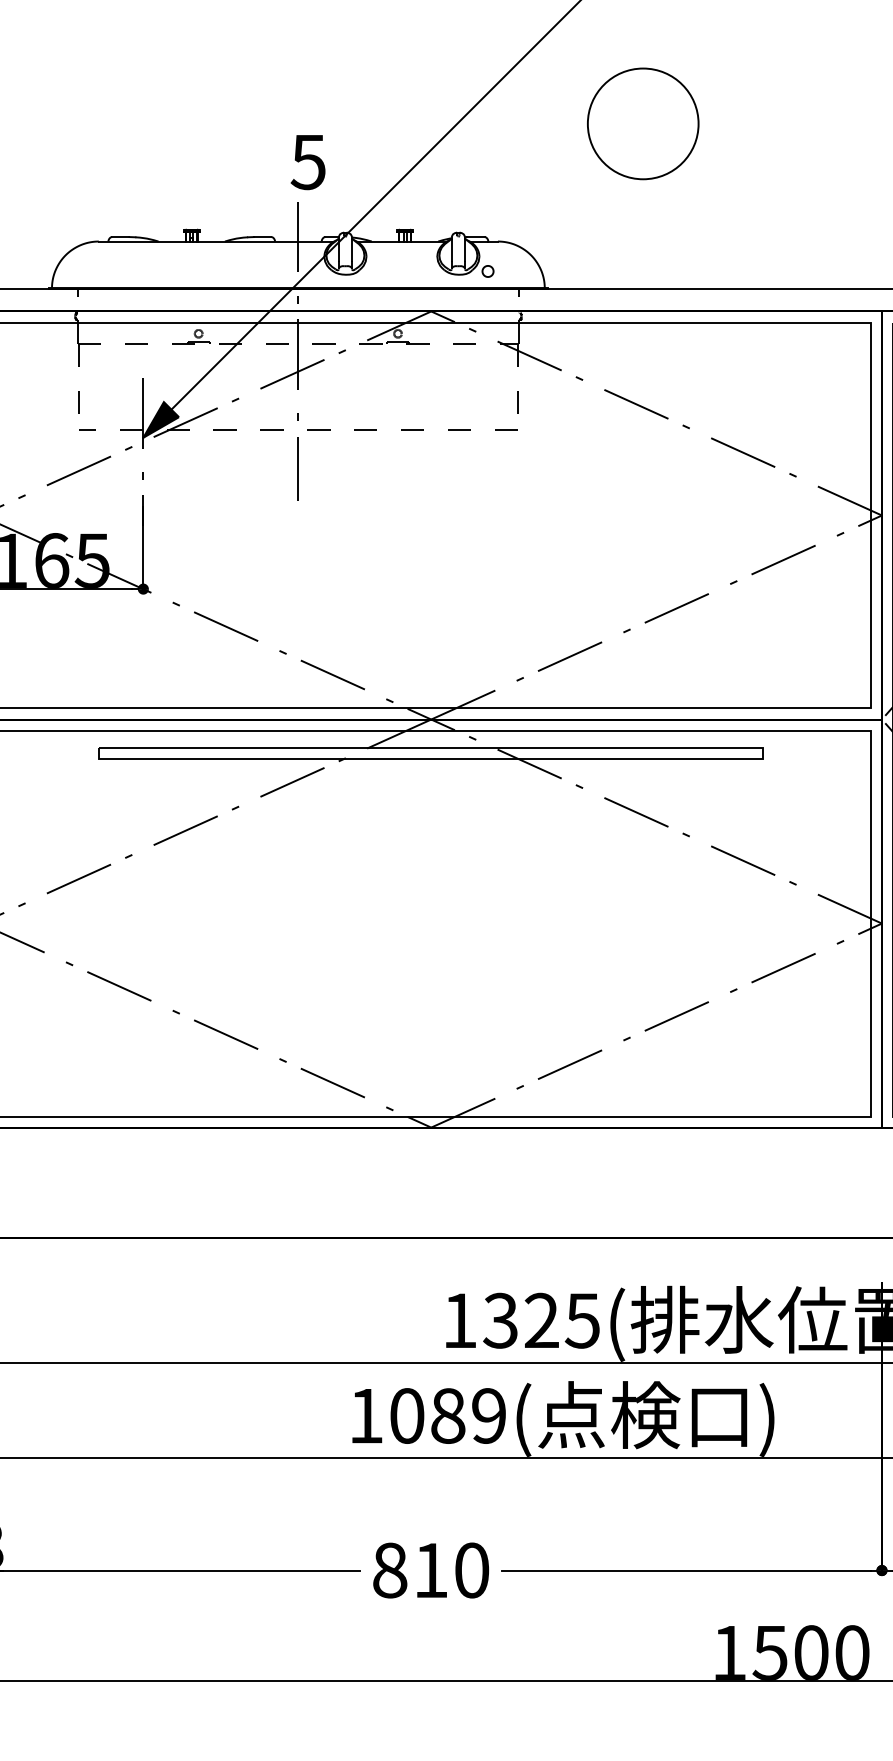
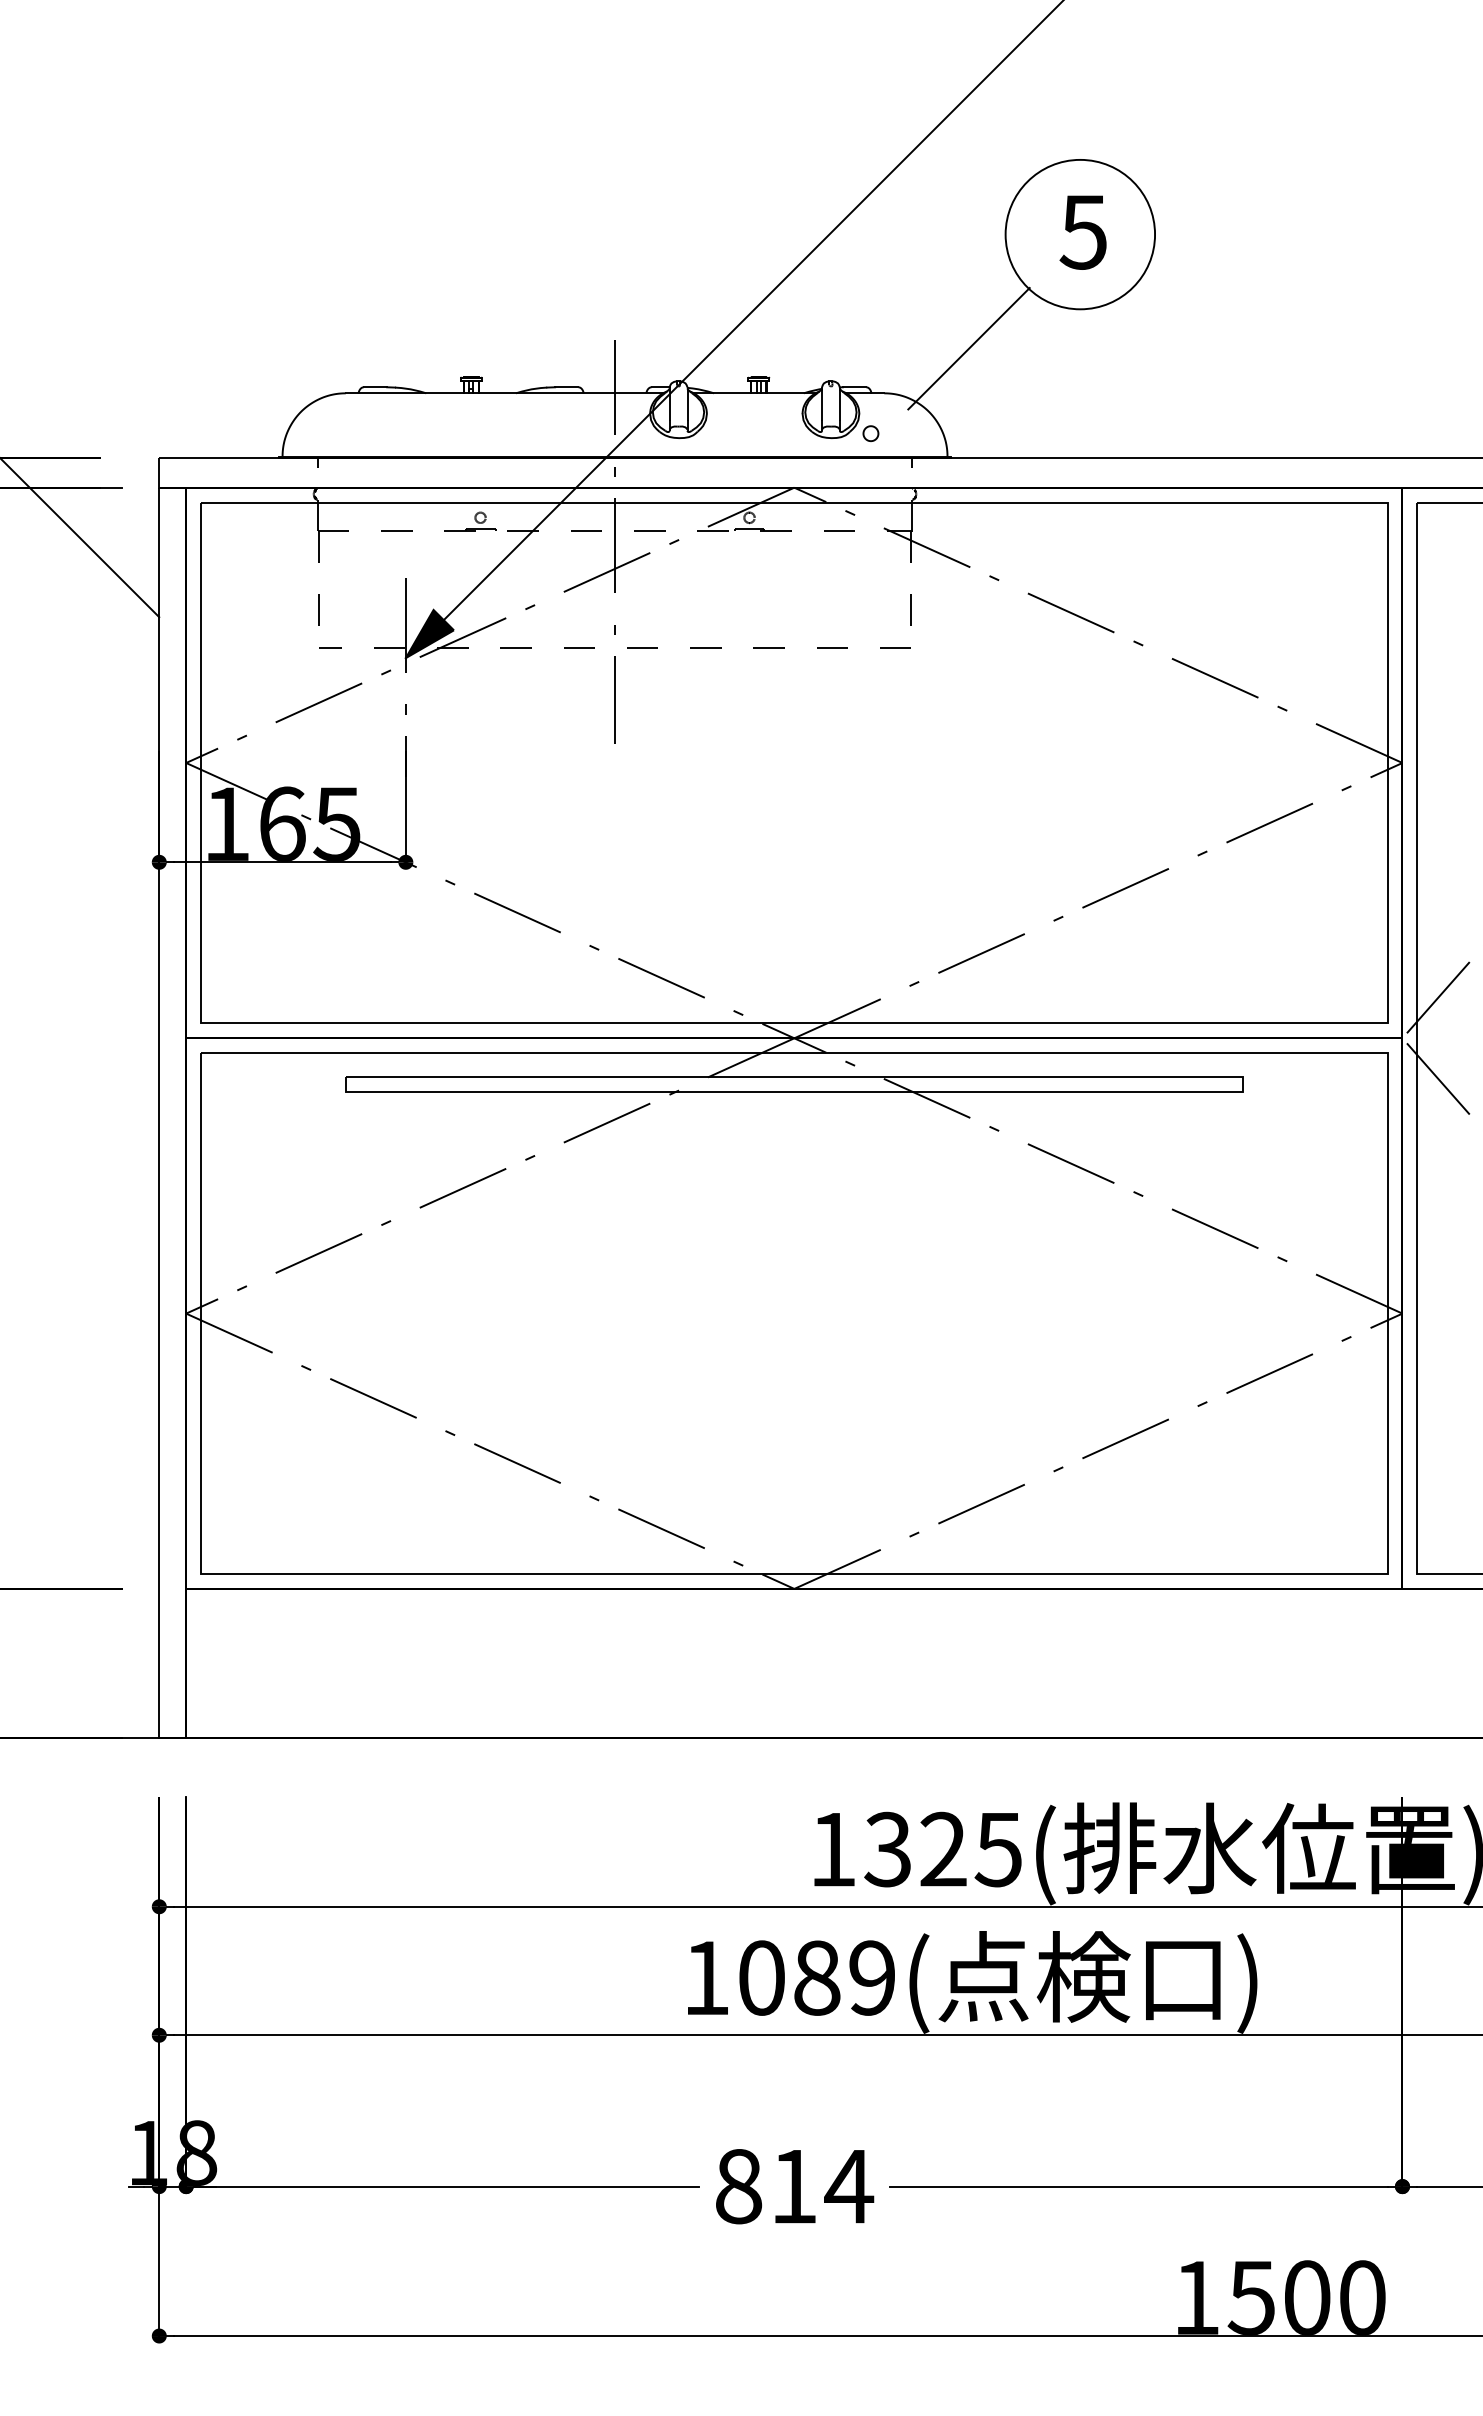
text: (307, 162) -> (1082, 232), moved
line: (560, 208) -> (968, 348), added
text: (472, 1570) -> (849, 2186), 810 -> 814

